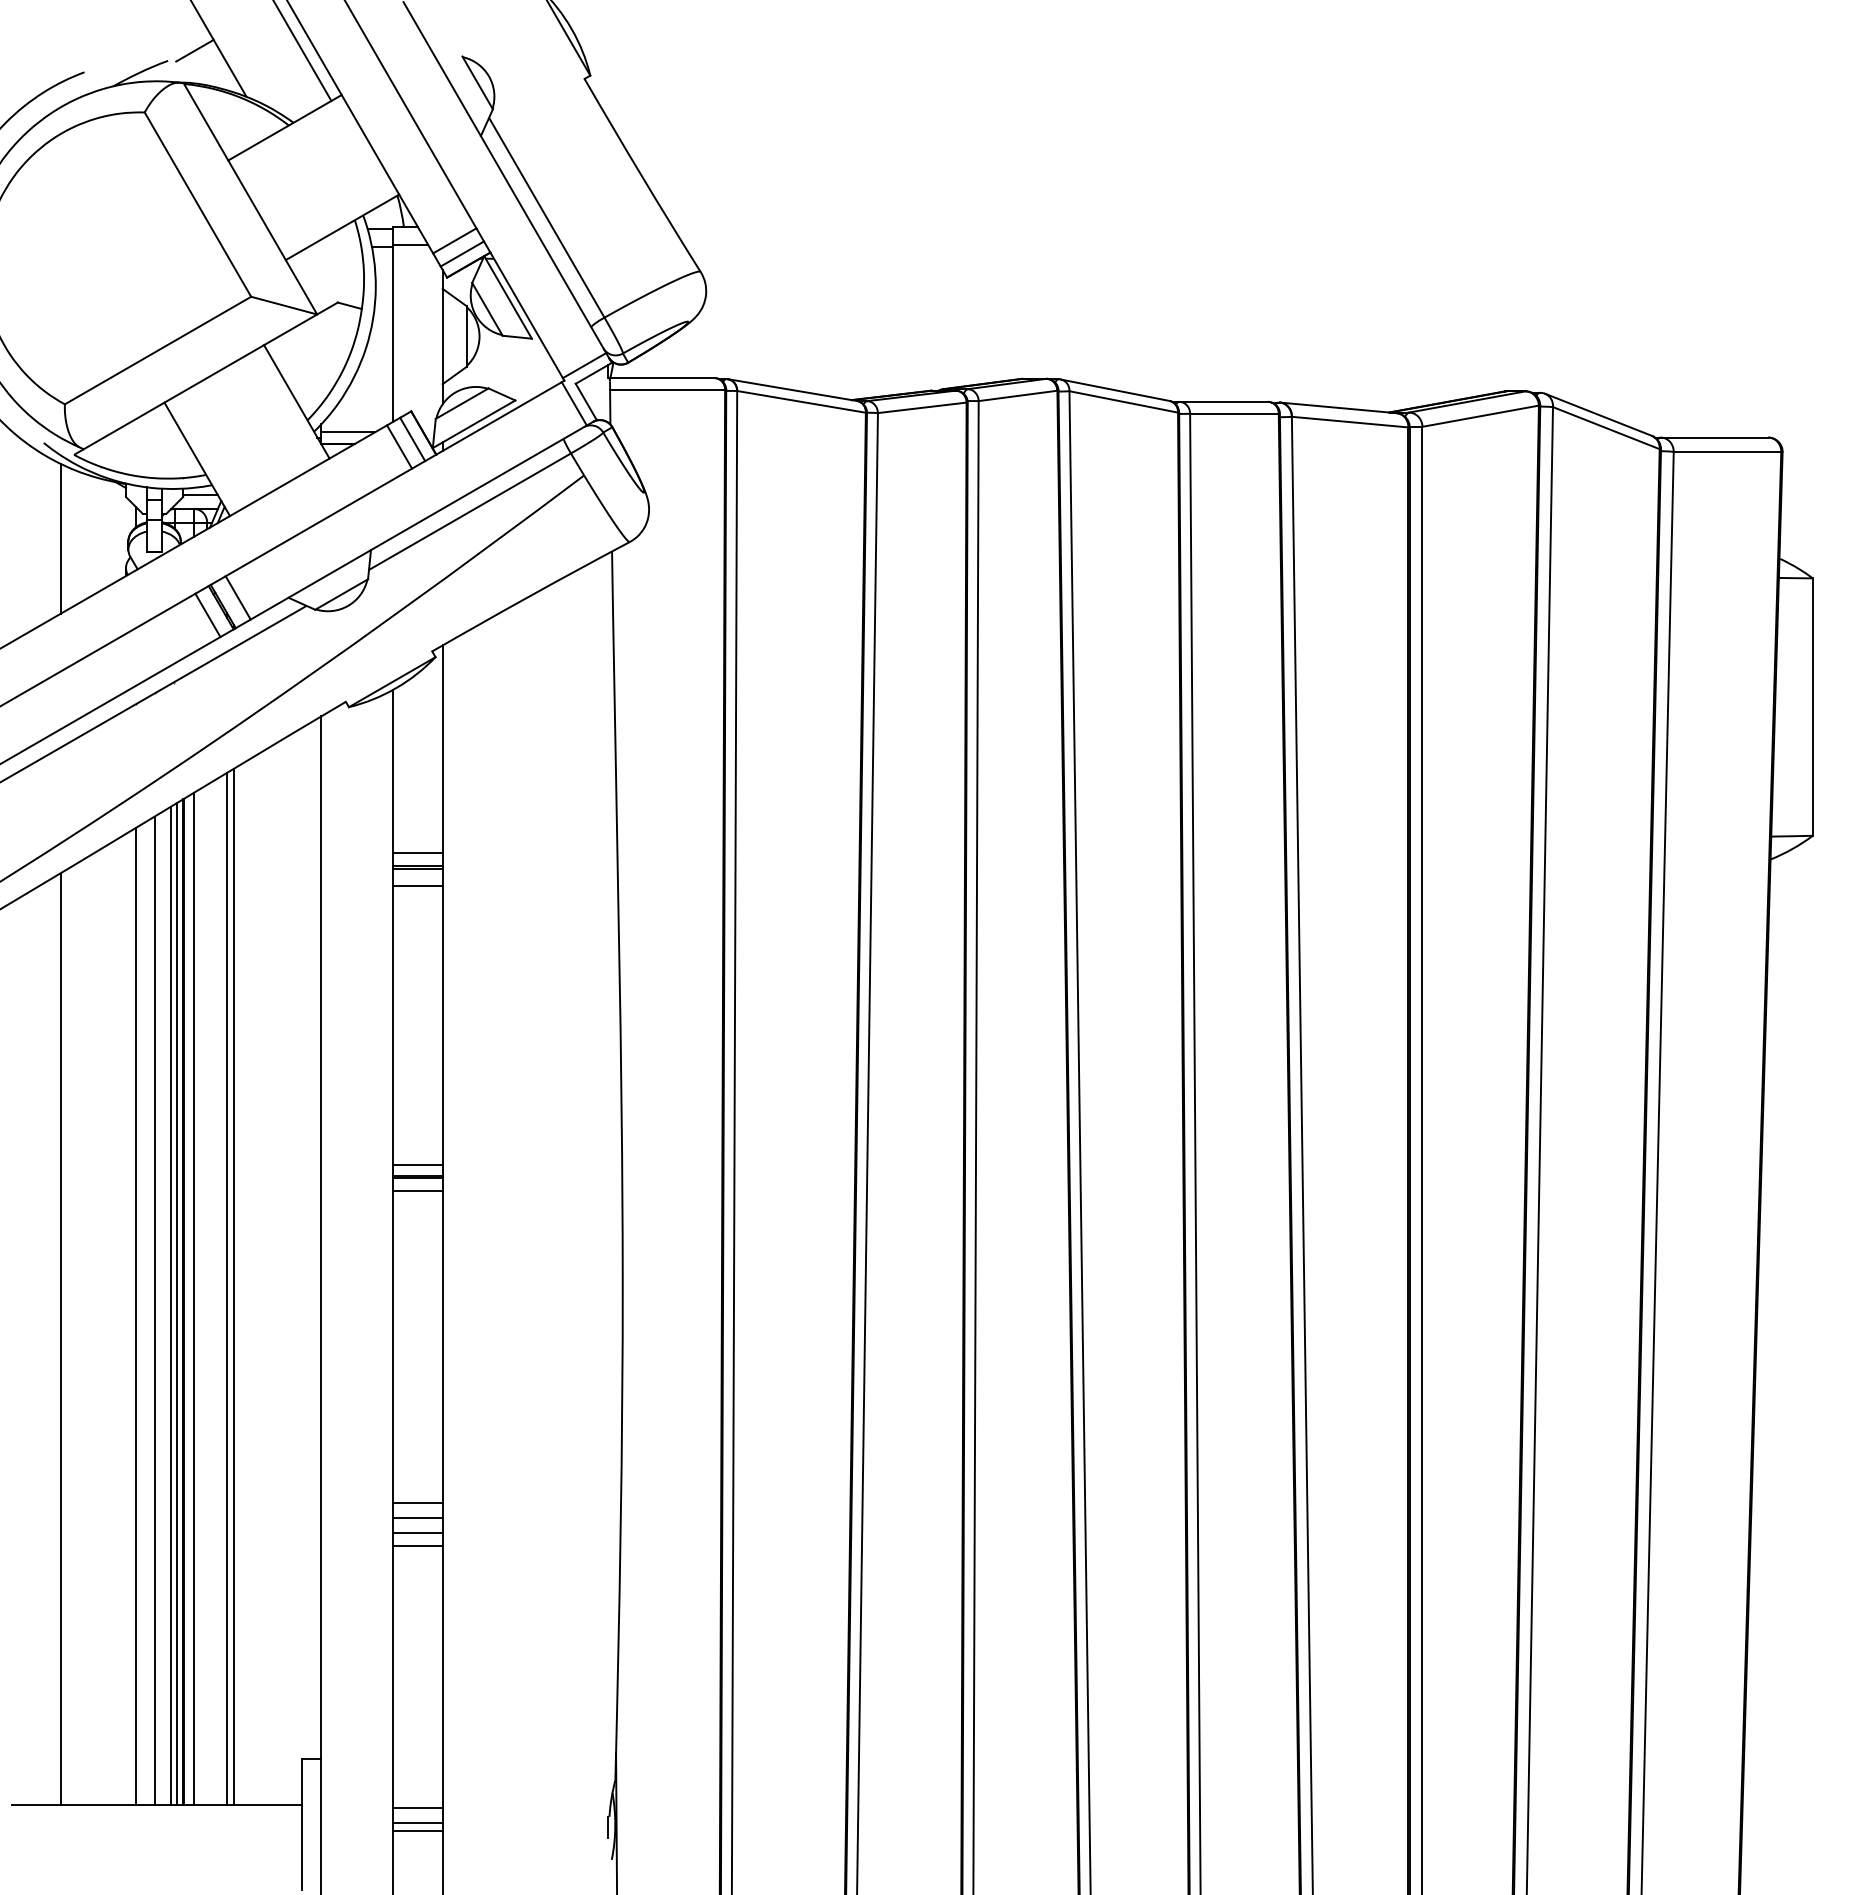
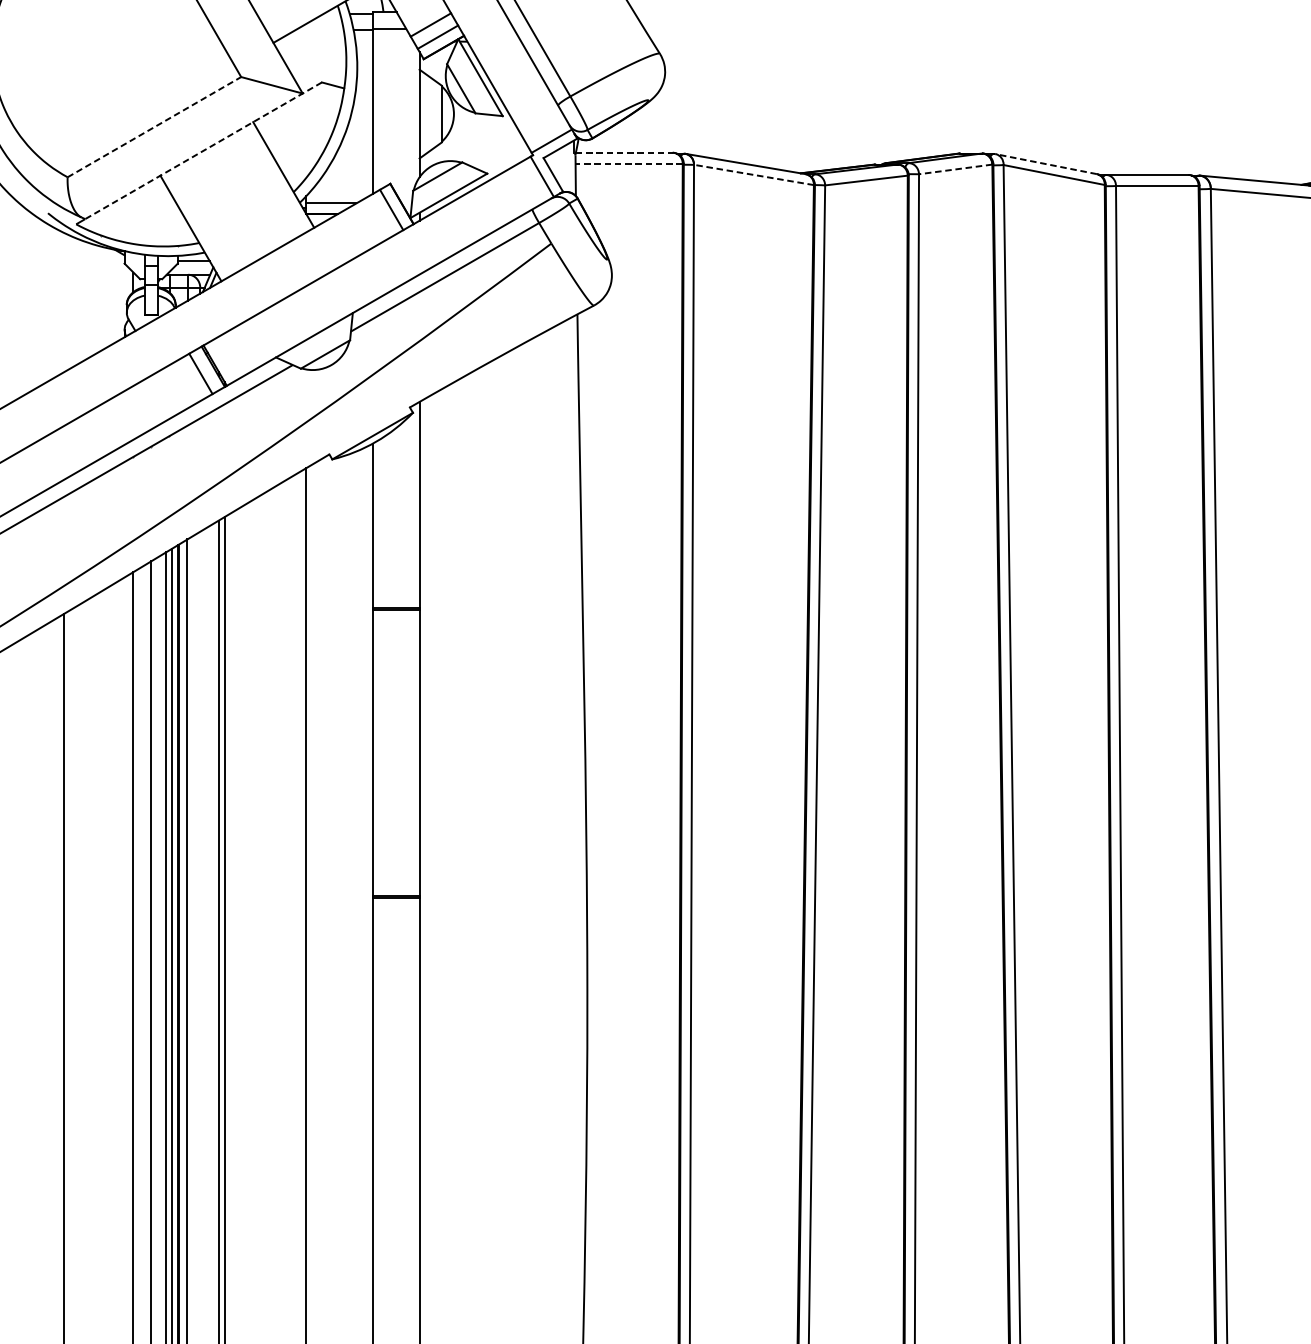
line: (158, 350) -> (154, 127), solid -> dashed
line: (210, 375) -> (203, 150), solid -> dashed
line: (662, 378) -> (624, 153), solid -> dashed
line: (667, 389) -> (629, 163), solid -> dashed
line: (1114, 390) -> (1045, 164), solid -> dashed
line: (1018, 395) -> (956, 169), solid -> dashed
line: (801, 401) -> (753, 174), solid -> dashed
line: (399, 446) -> (379, 216), removed
line: (60, 538) -> (63, 302), removed
line: (237, 597) -> (228, 357), removed
line: (417, 853) -> (396, 595), removed
line: (417, 886) -> (396, 626), removed
line: (417, 1164) -> (396, 885), removed
line: (417, 1190) -> (396, 909), removed
line: (417, 1502) -> (396, 1200), removed
line: (417, 1518) -> (396, 1215), removed
line: (417, 1532) -> (396, 1228), removed
line: (417, 1545) -> (396, 1240), removed

